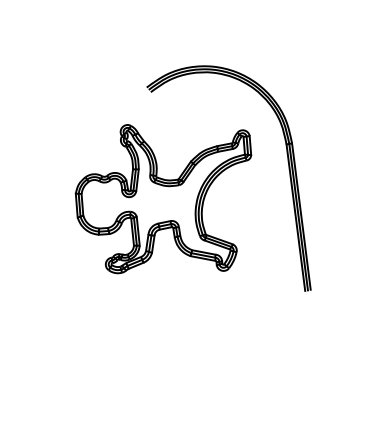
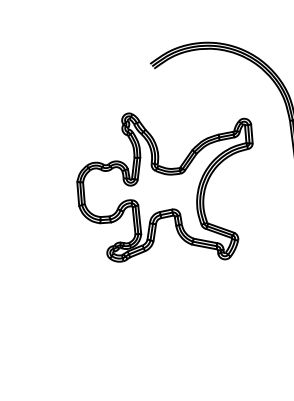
part: (163, 199) -> (164, 187), moved

